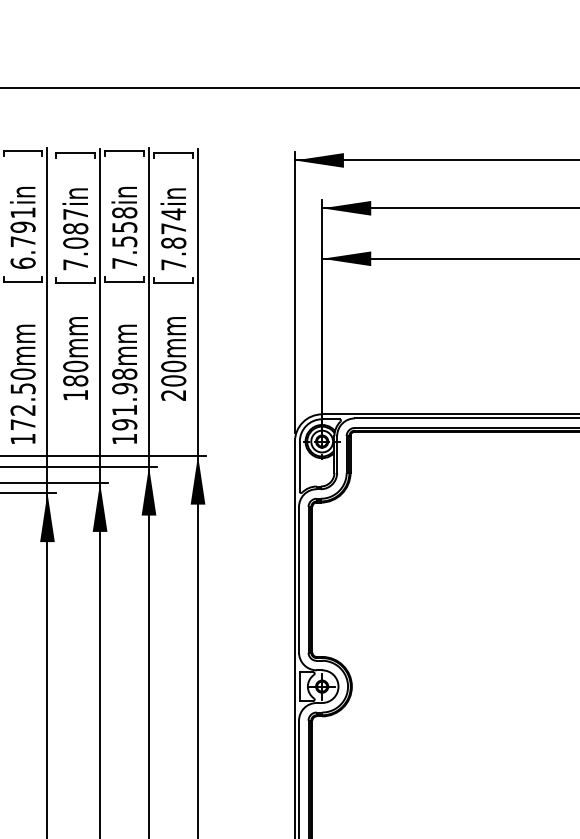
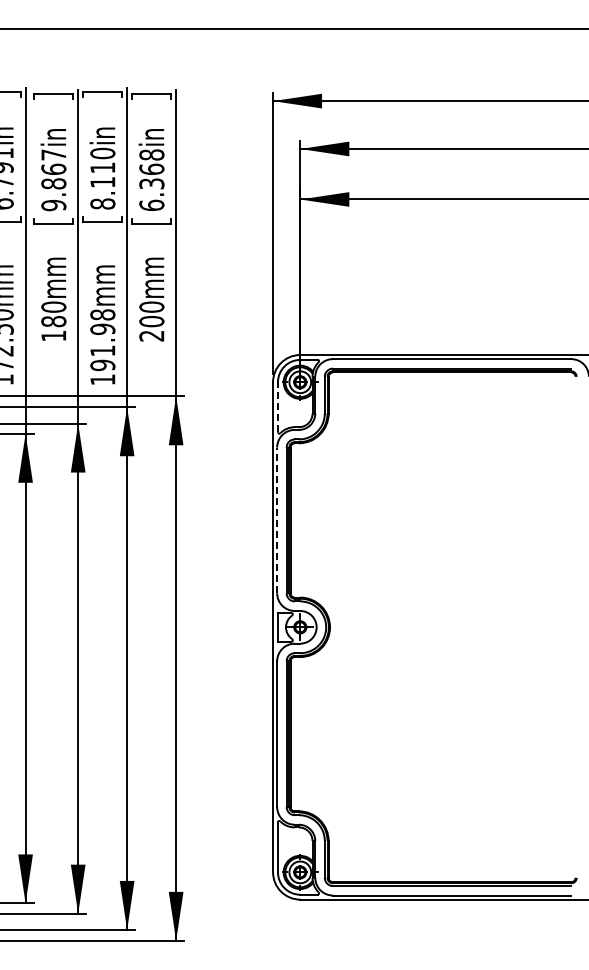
text: (124, 237) -> (102, 178), 7.558in -> 8.110in
text: (173, 239) -> (151, 180), 7.874in -> 6.368in
text: (75, 246) -> (53, 187), 7.087in -> 9.867in
line: (299, 465) -> (277, 406), solid -> dashed
line: (299, 579) -> (277, 520), solid -> dashed

